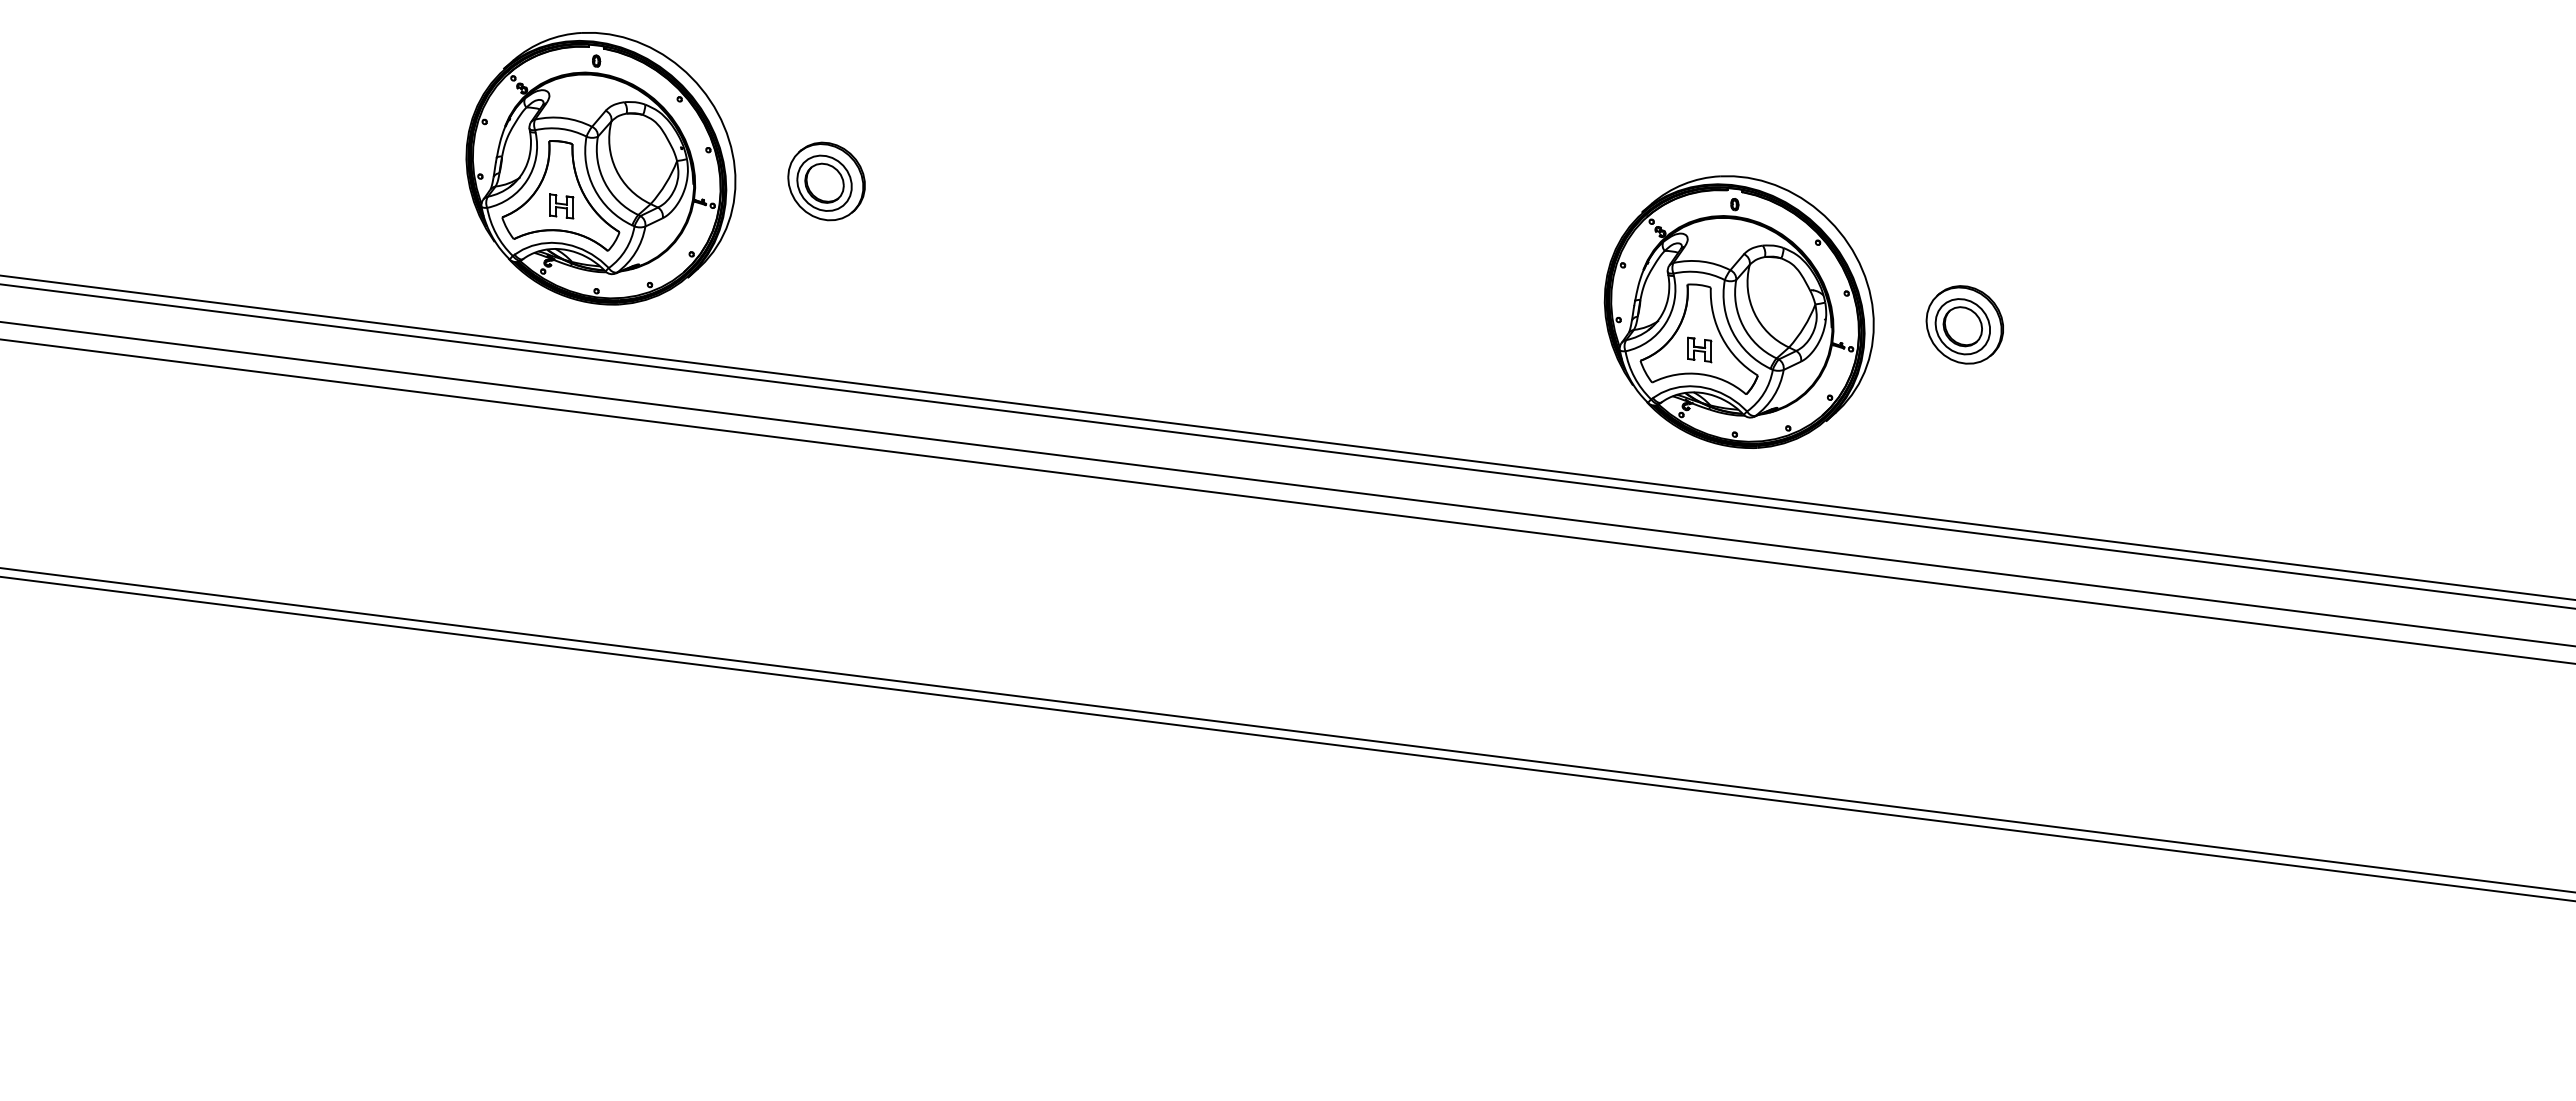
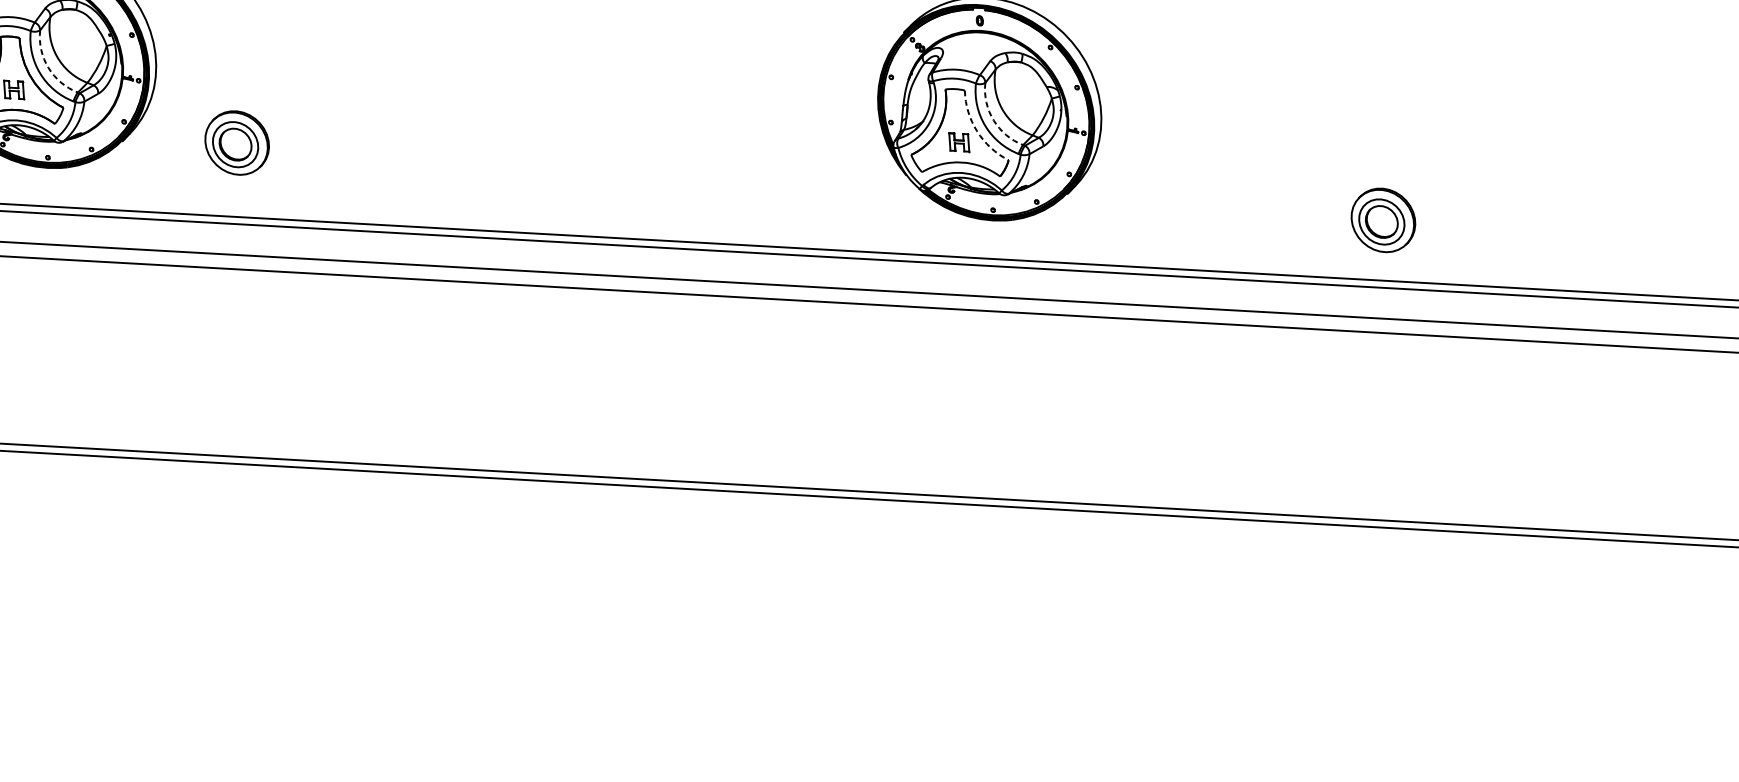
part: (826, 181) -> (237, 143), moved
arc: (604, 182) -> (48, 67), solid -> dashed
part: (1964, 324) -> (1383, 220), moved
arc: (1743, 326) -> (993, 120), solid -> dashed
arc: (1722, 338) -> (977, 131), solid -> dashed

